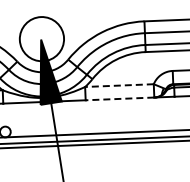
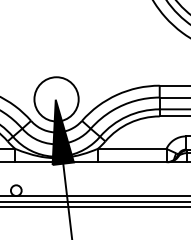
line: (118, 85) -> (131, 148), dashed -> solid
line: (119, 99) -> (131, 162), dashed -> solid

